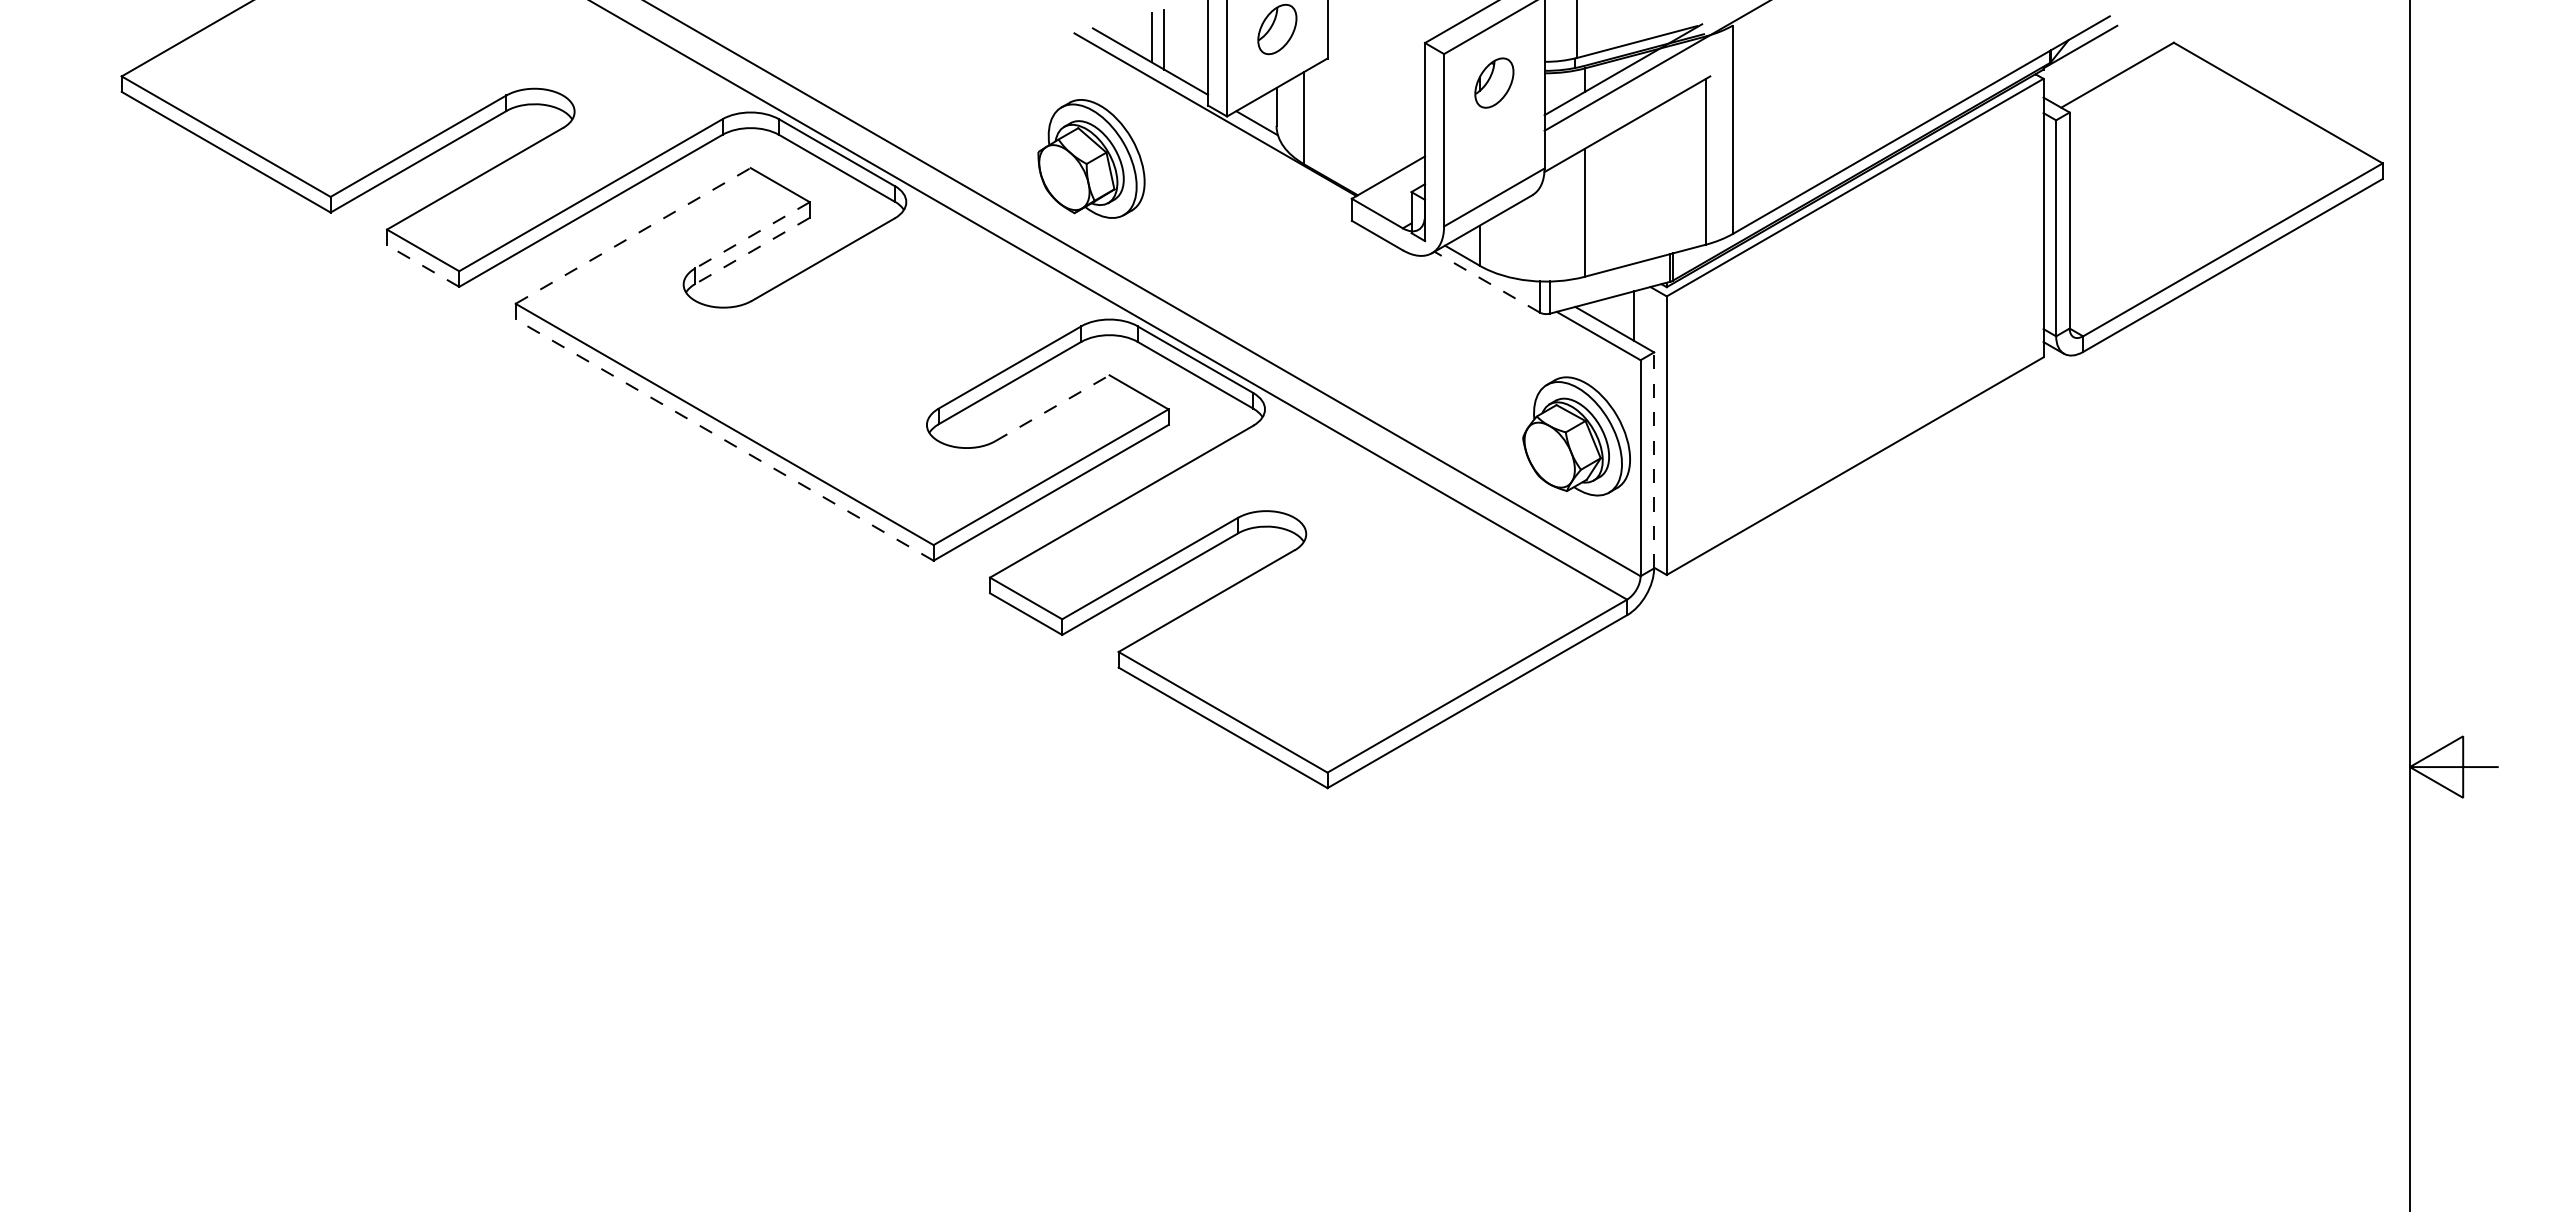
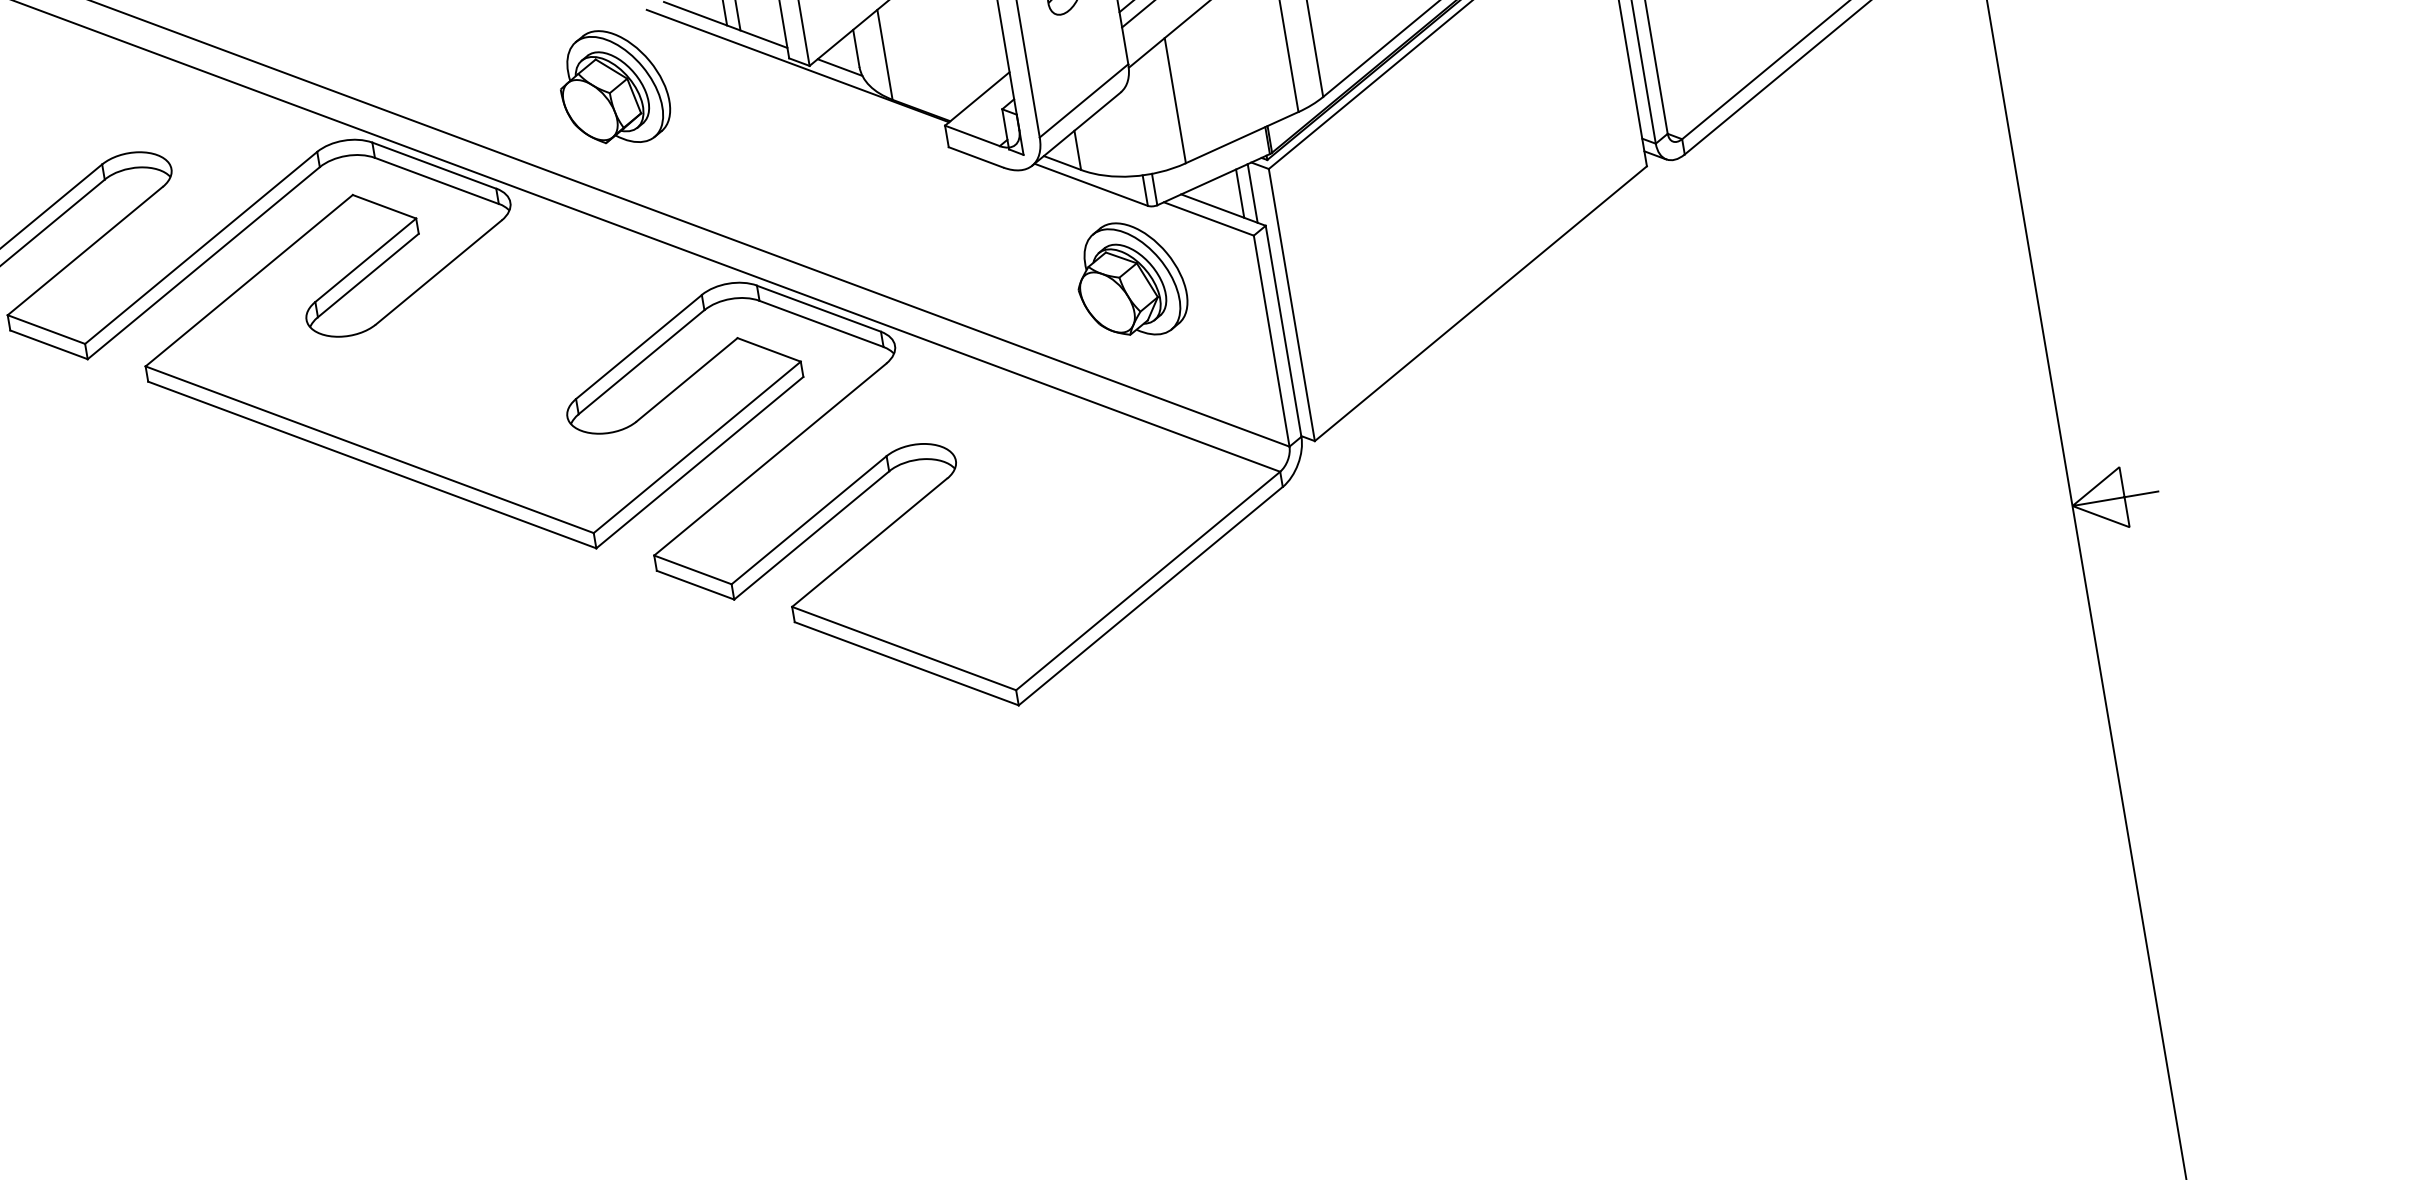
part: (1091, 158) -> (613, 87), moved
line: (633, 235) -> (249, 280), dashed -> solid
line: (752, 235) -> (365, 260), dashed -> solid
line: (752, 251) -> (368, 276), dashed -> solid
line: (423, 266) -> (49, 345), dashed -> solid
line: (1487, 282) -> (1091, 185), dashed -> solid
line: (1646, 318) -> (1252, 193), added
line: (1052, 408) -> (687, 379), dashed -> solid
part: (1576, 436) -> (1130, 279), moved
line: (724, 439) -> (372, 464), dashed -> solid
line: (1654, 459) -> (1283, 330), dashed -> solid

